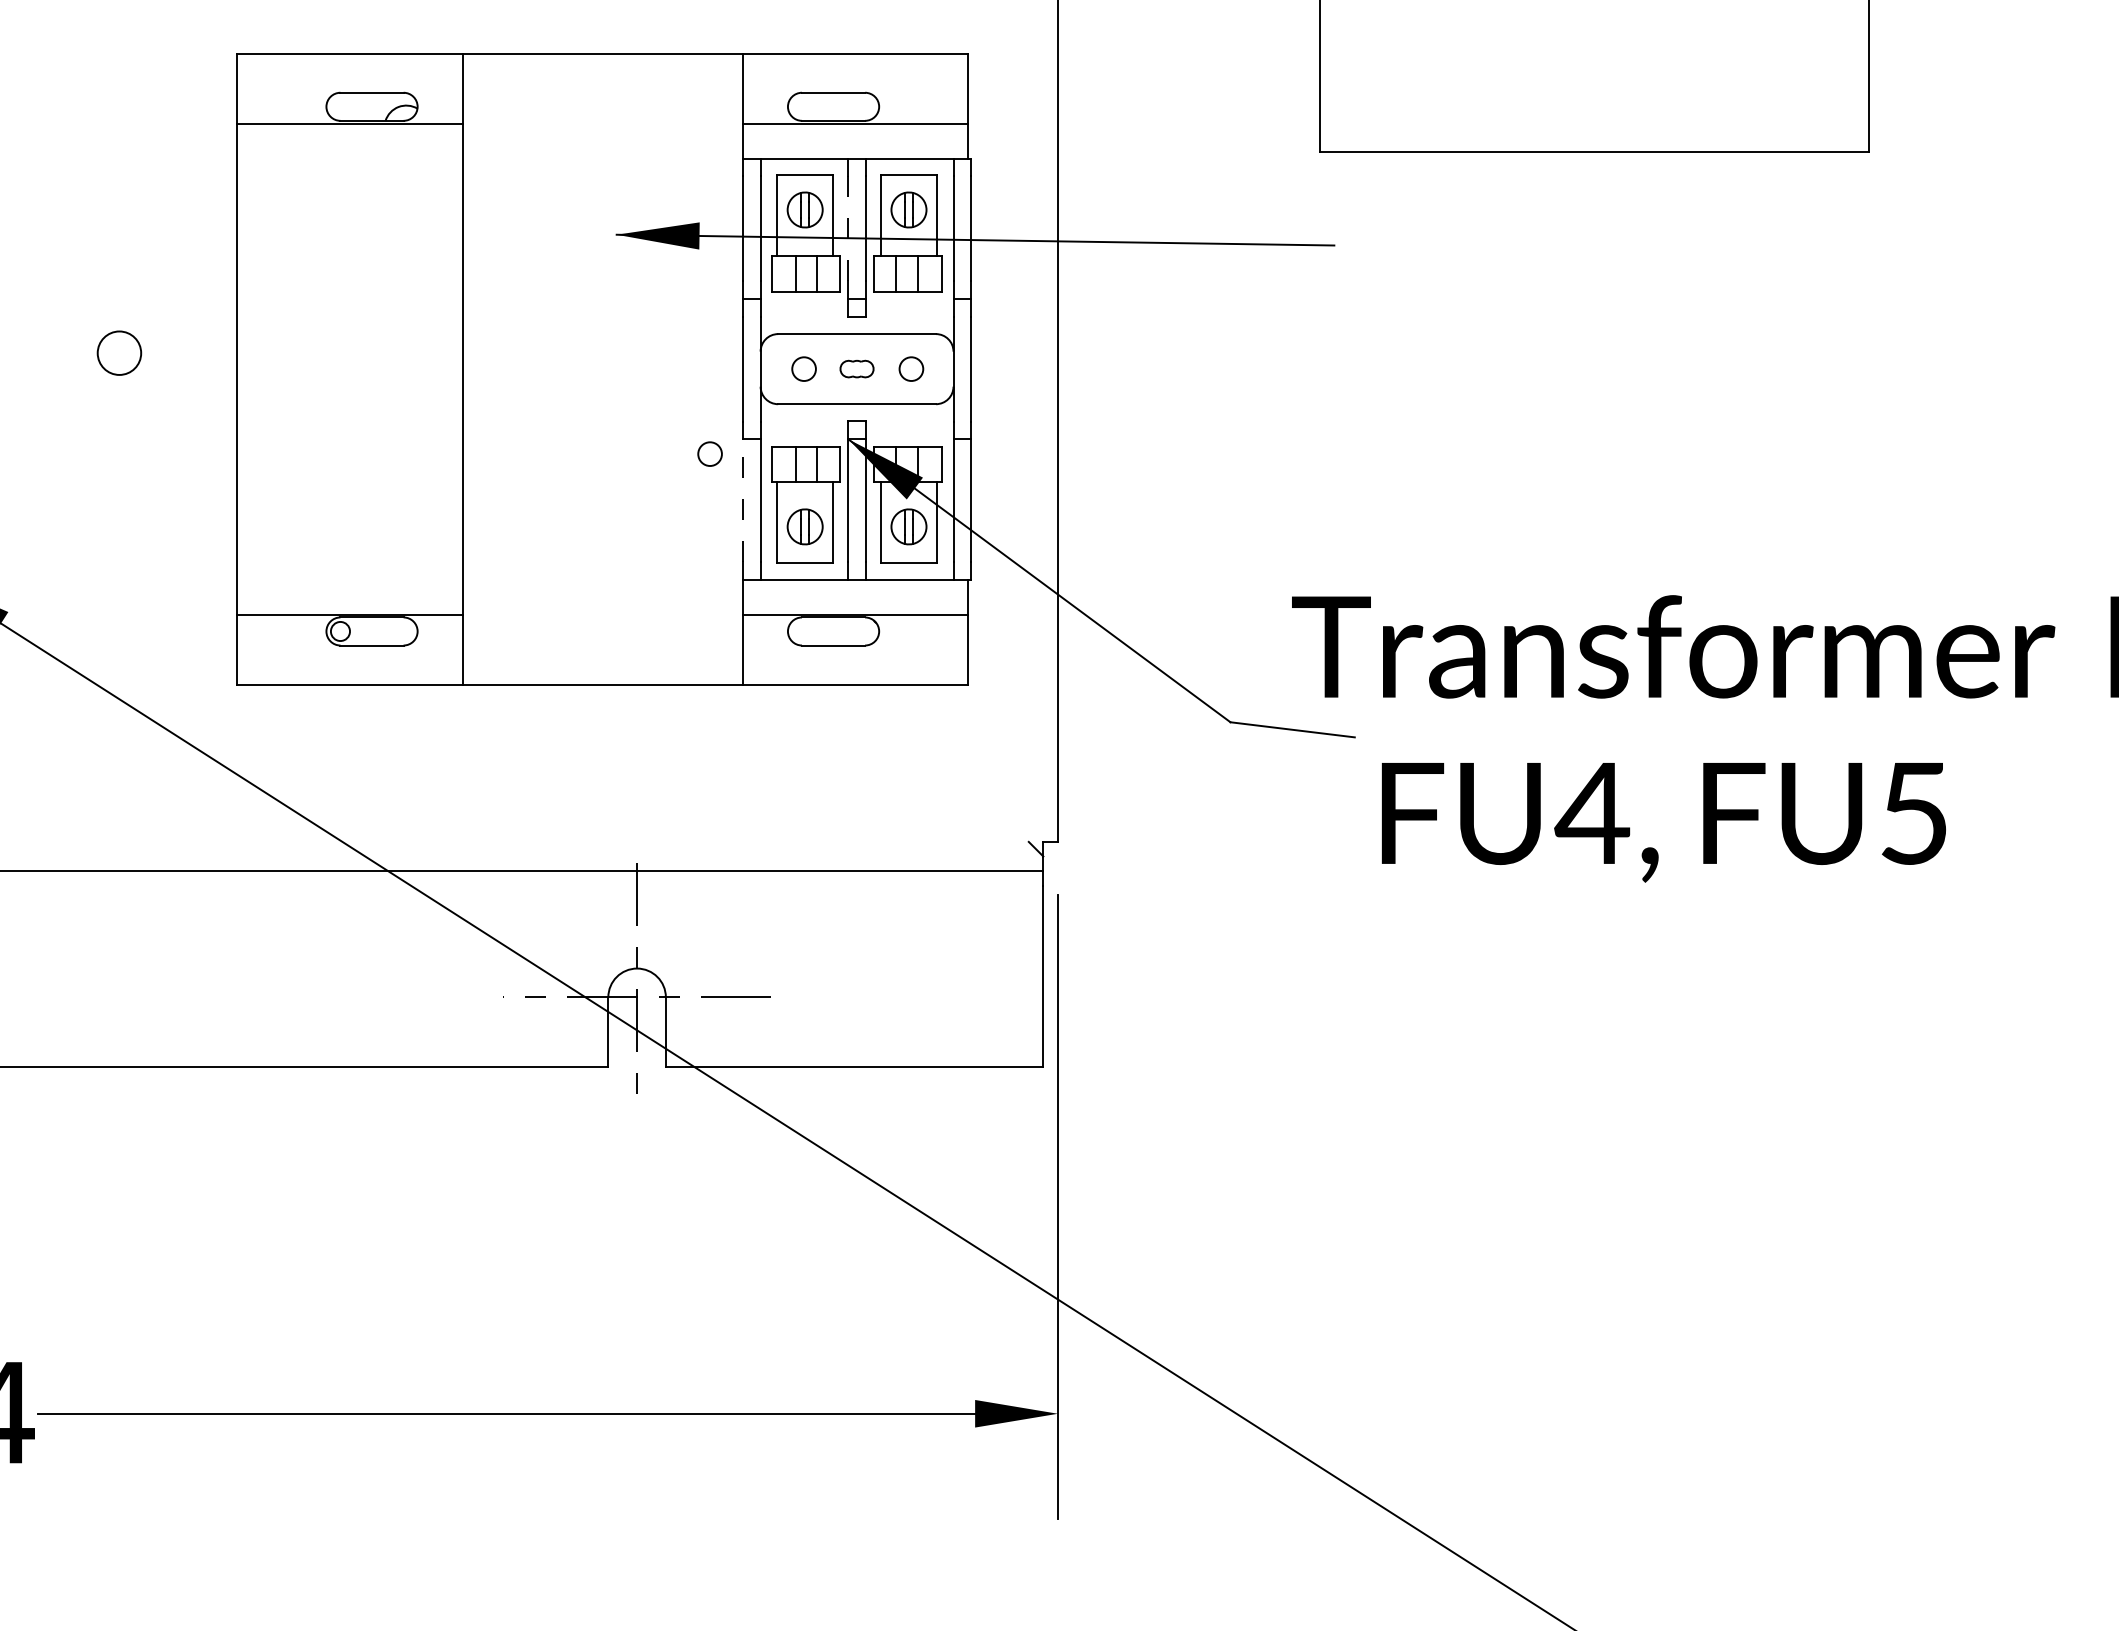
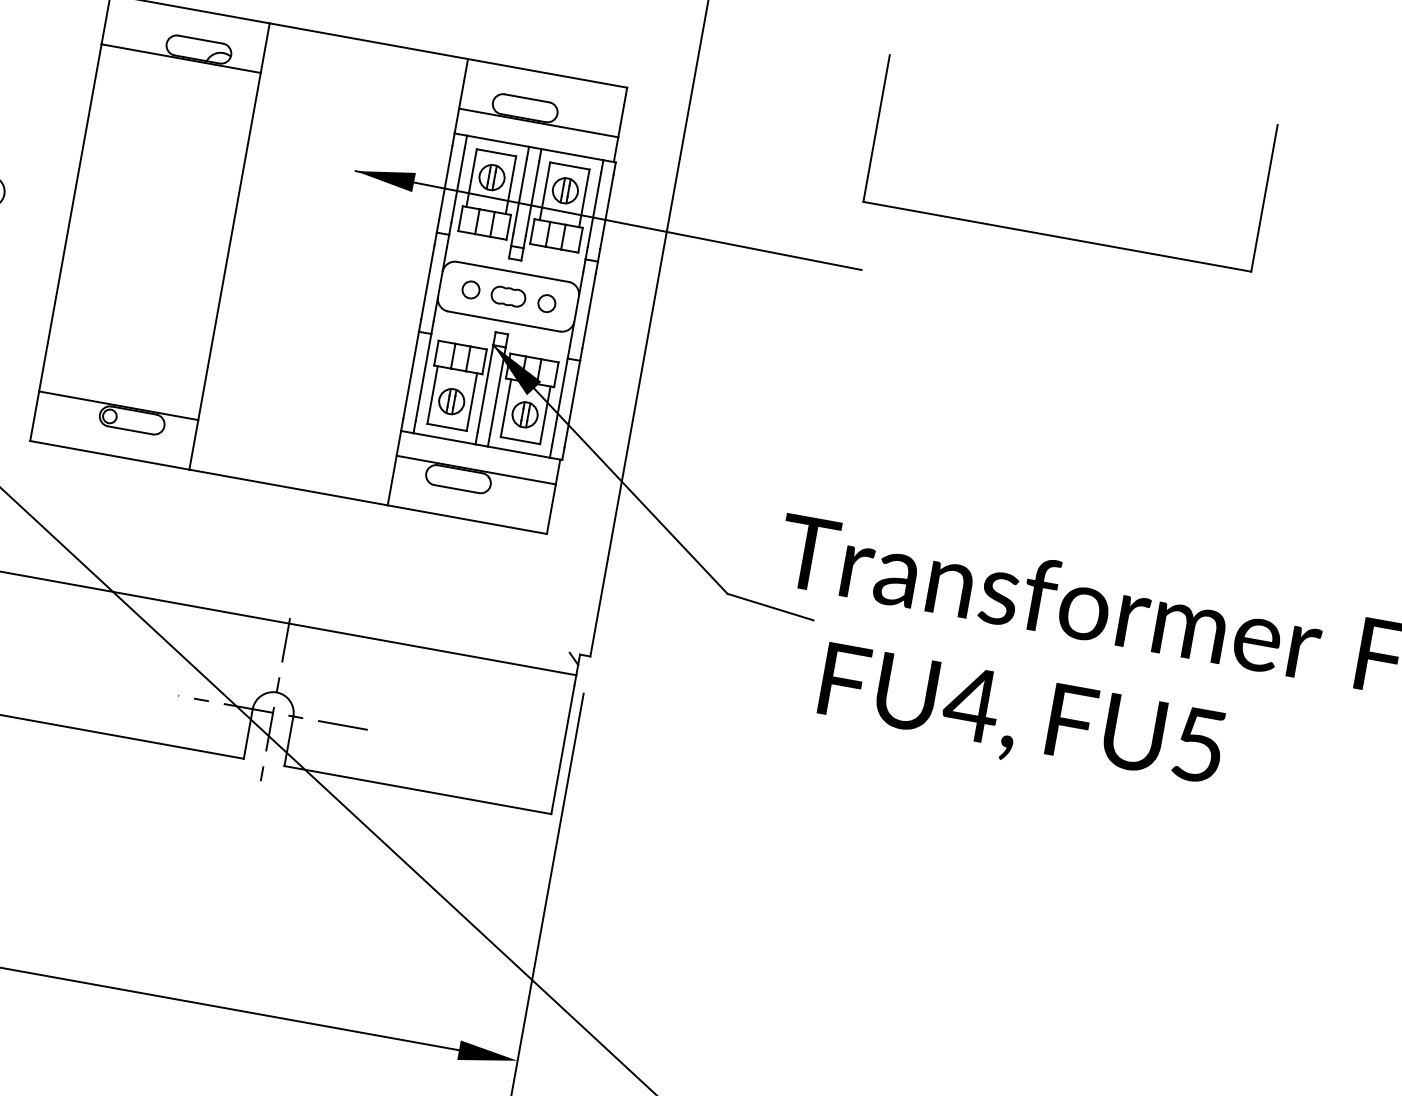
line: (848, 228) -> (520, 196), dashed -> solid
part: (856, 368) -> (508, 296), size x1.43
circle: (709, 453) -> (393, 337), removed
line: (743, 500) -> (411, 375), dashed -> solid

